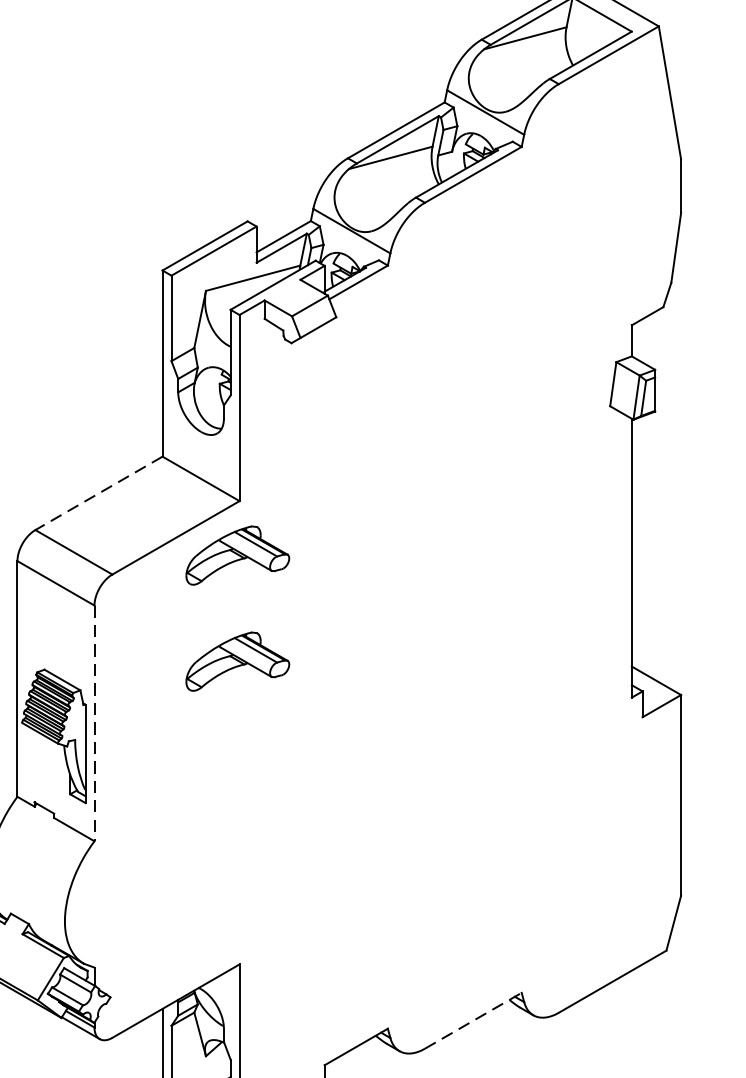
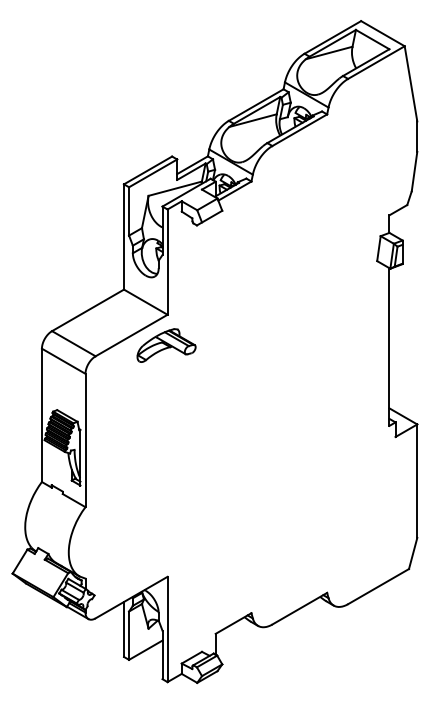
line: (99, 493) -> (88, 310), dashed -> solid
part: (237, 661) -> (166, 405), removed
line: (94, 723) -> (85, 440), dashed -> solid
line: (472, 1020) -> (299, 608), dashed -> solid

